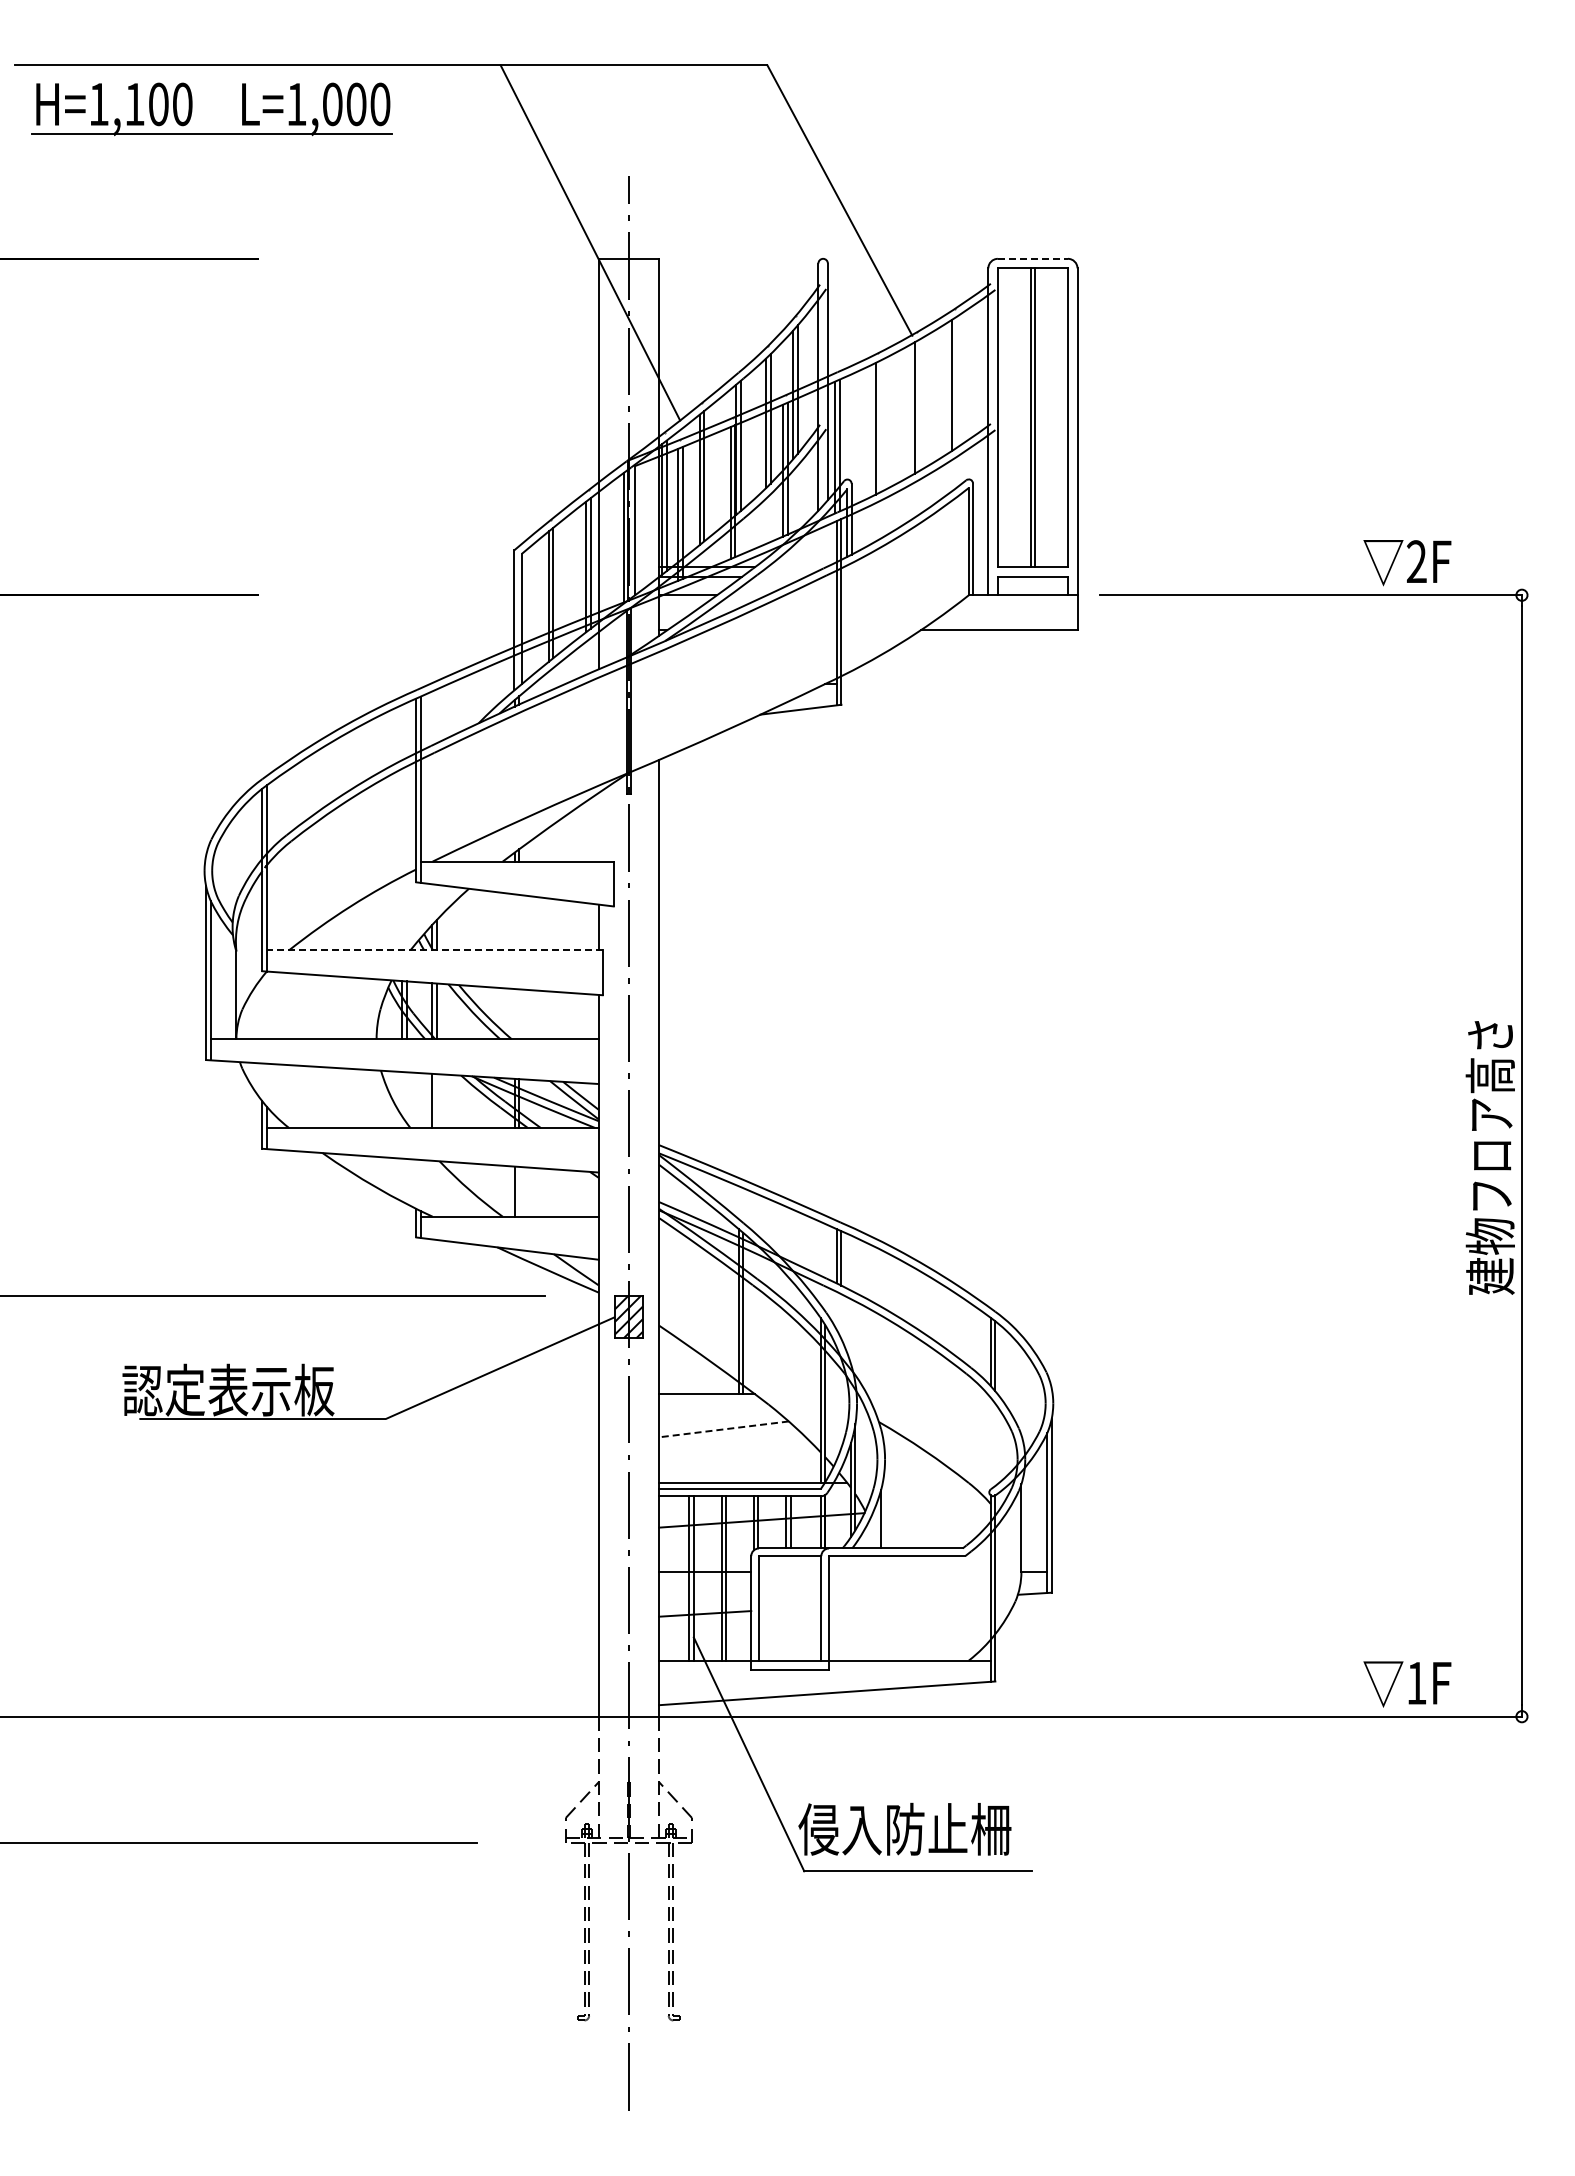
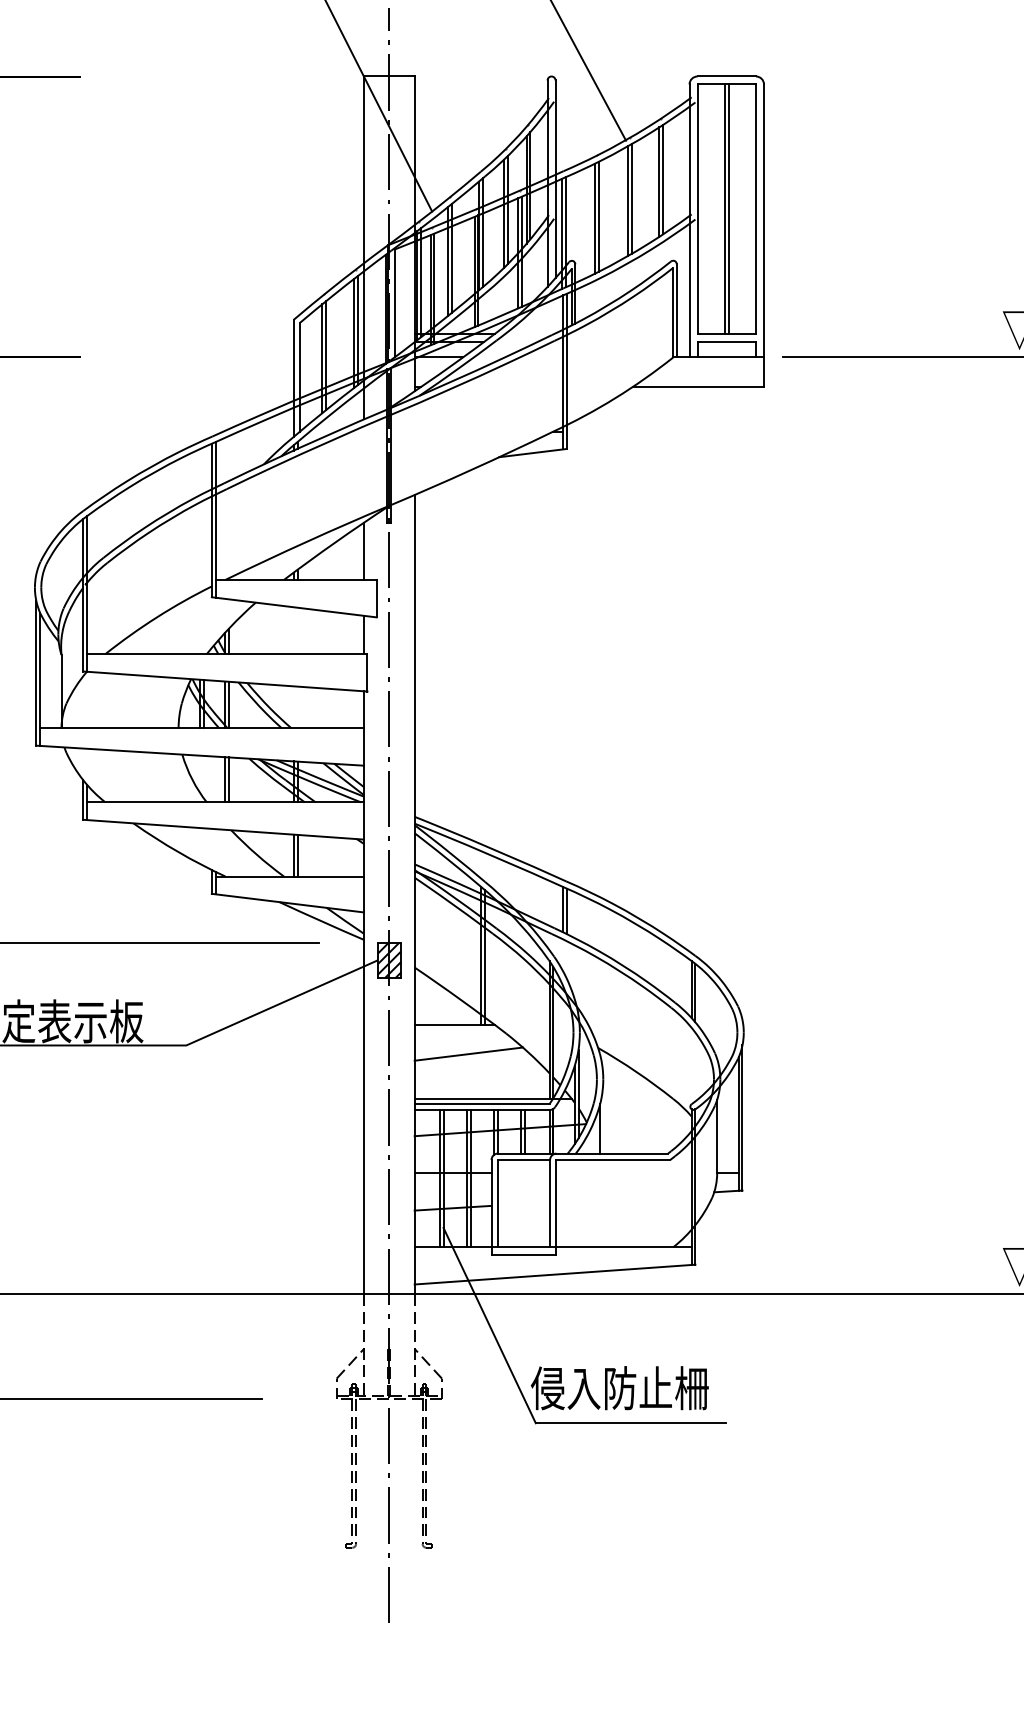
line: (1033, 258) -> (727, 76), dashed -> solid
line: (956, 381) -> (662, 178), added
line: (919, 405) -> (632, 198), added
line: (880, 426) -> (599, 216), added
line: (598, 827) -> (363, 551), added
line: (434, 950) -> (226, 654), dashed -> solid
line: (436, 1100) -> (228, 779), added
line: (519, 1191) -> (297, 855), added
line: (723, 1429) -> (468, 1054), dashed -> solid

